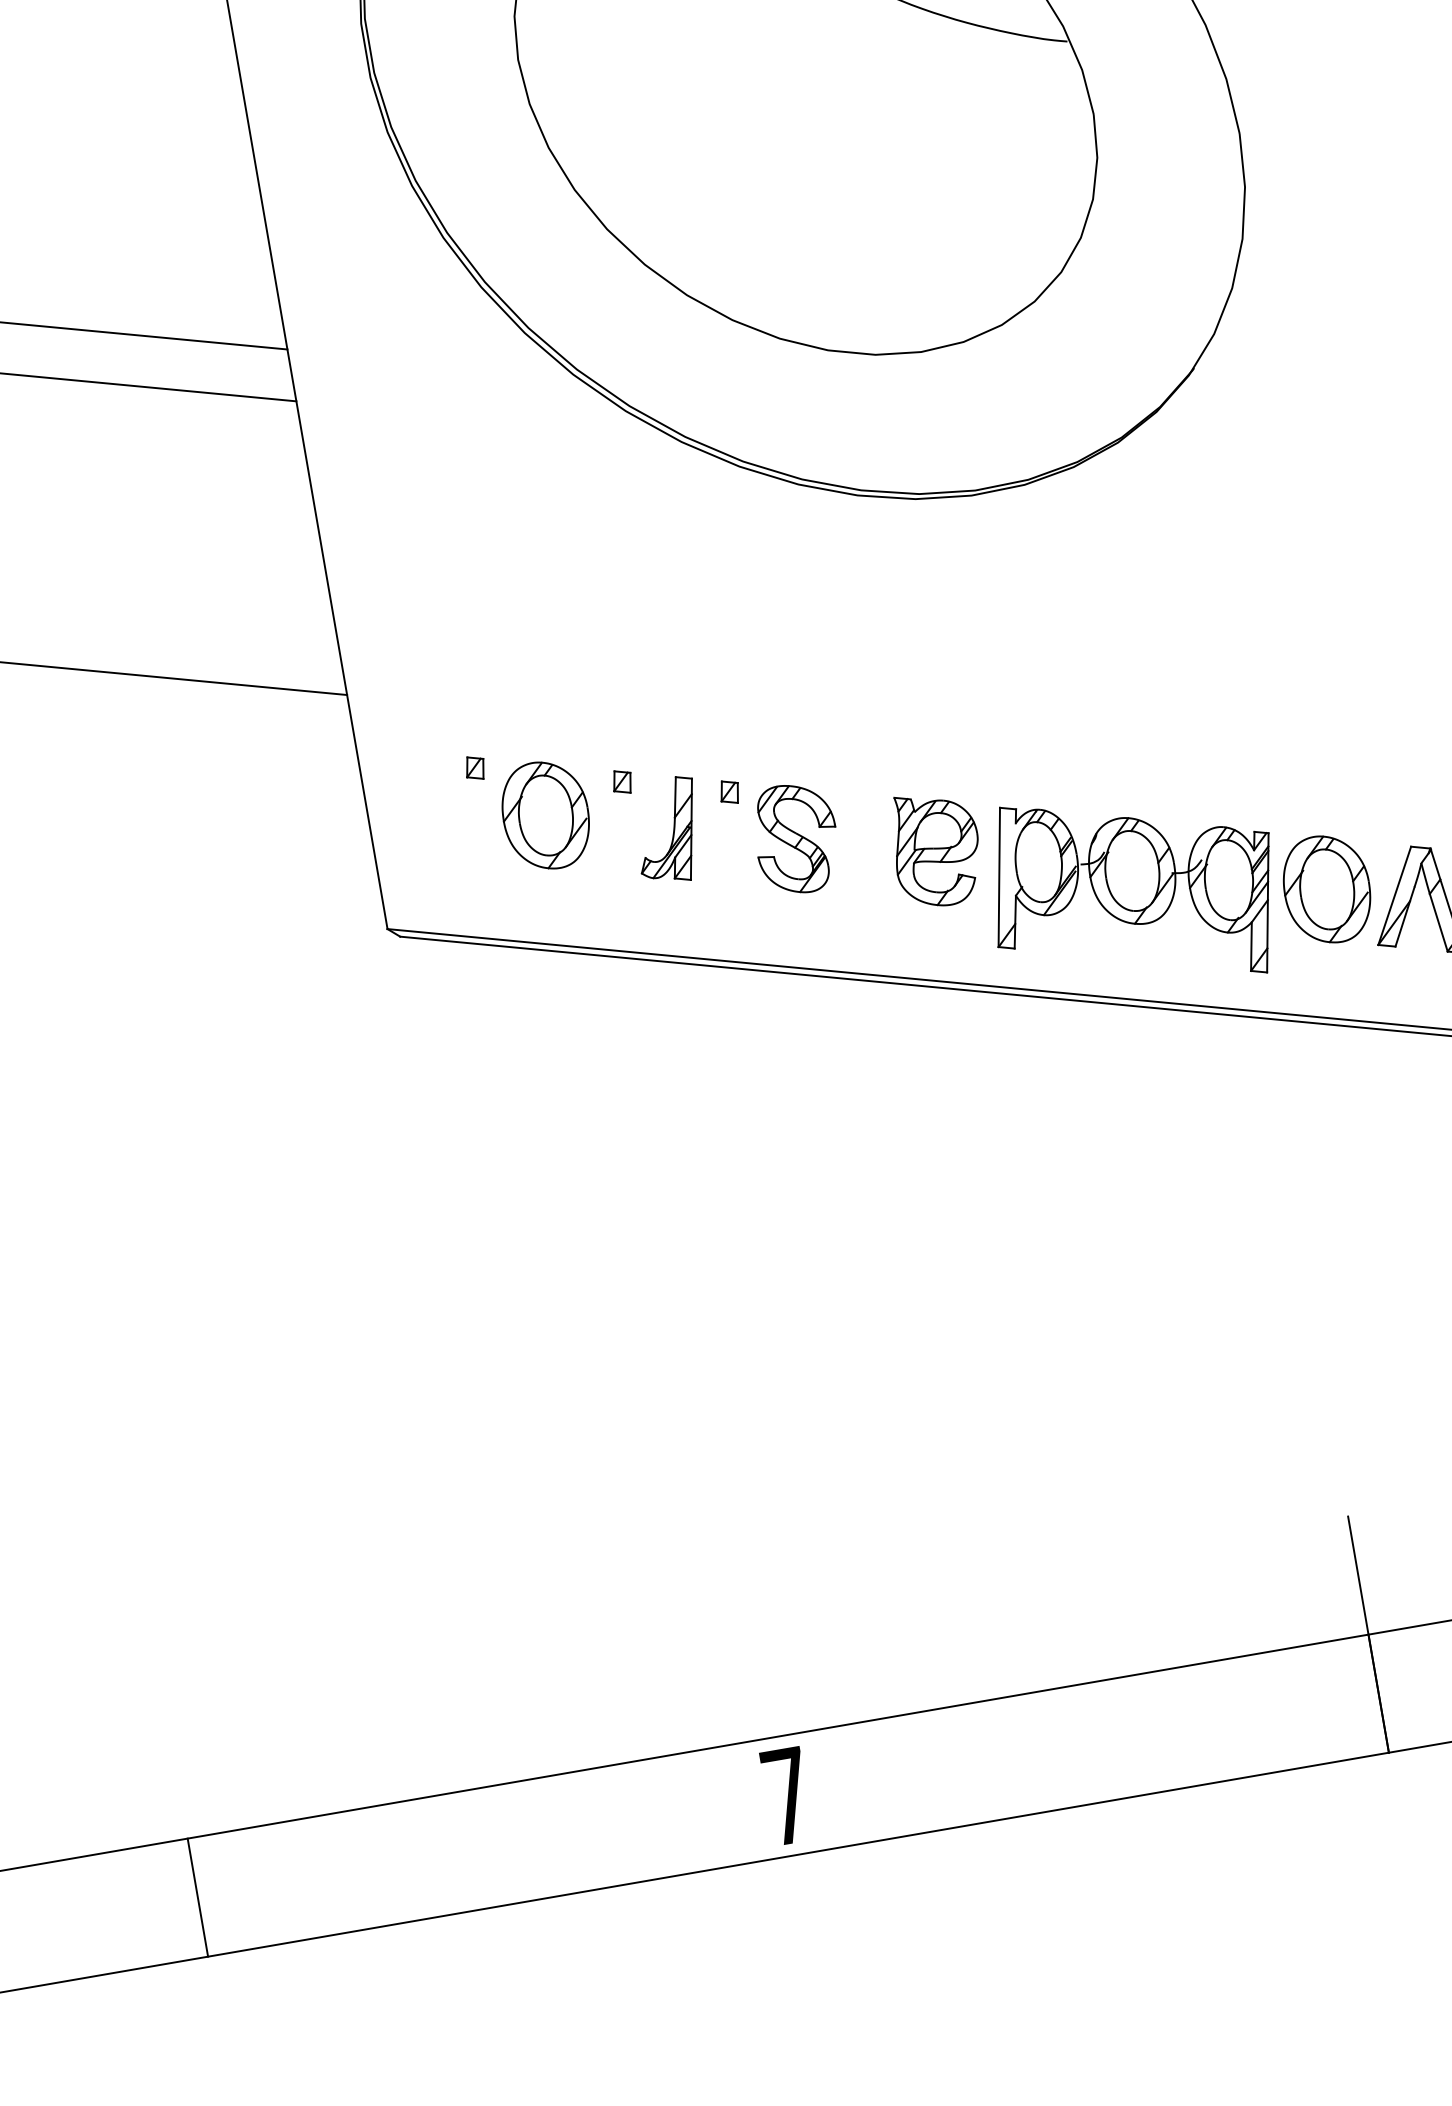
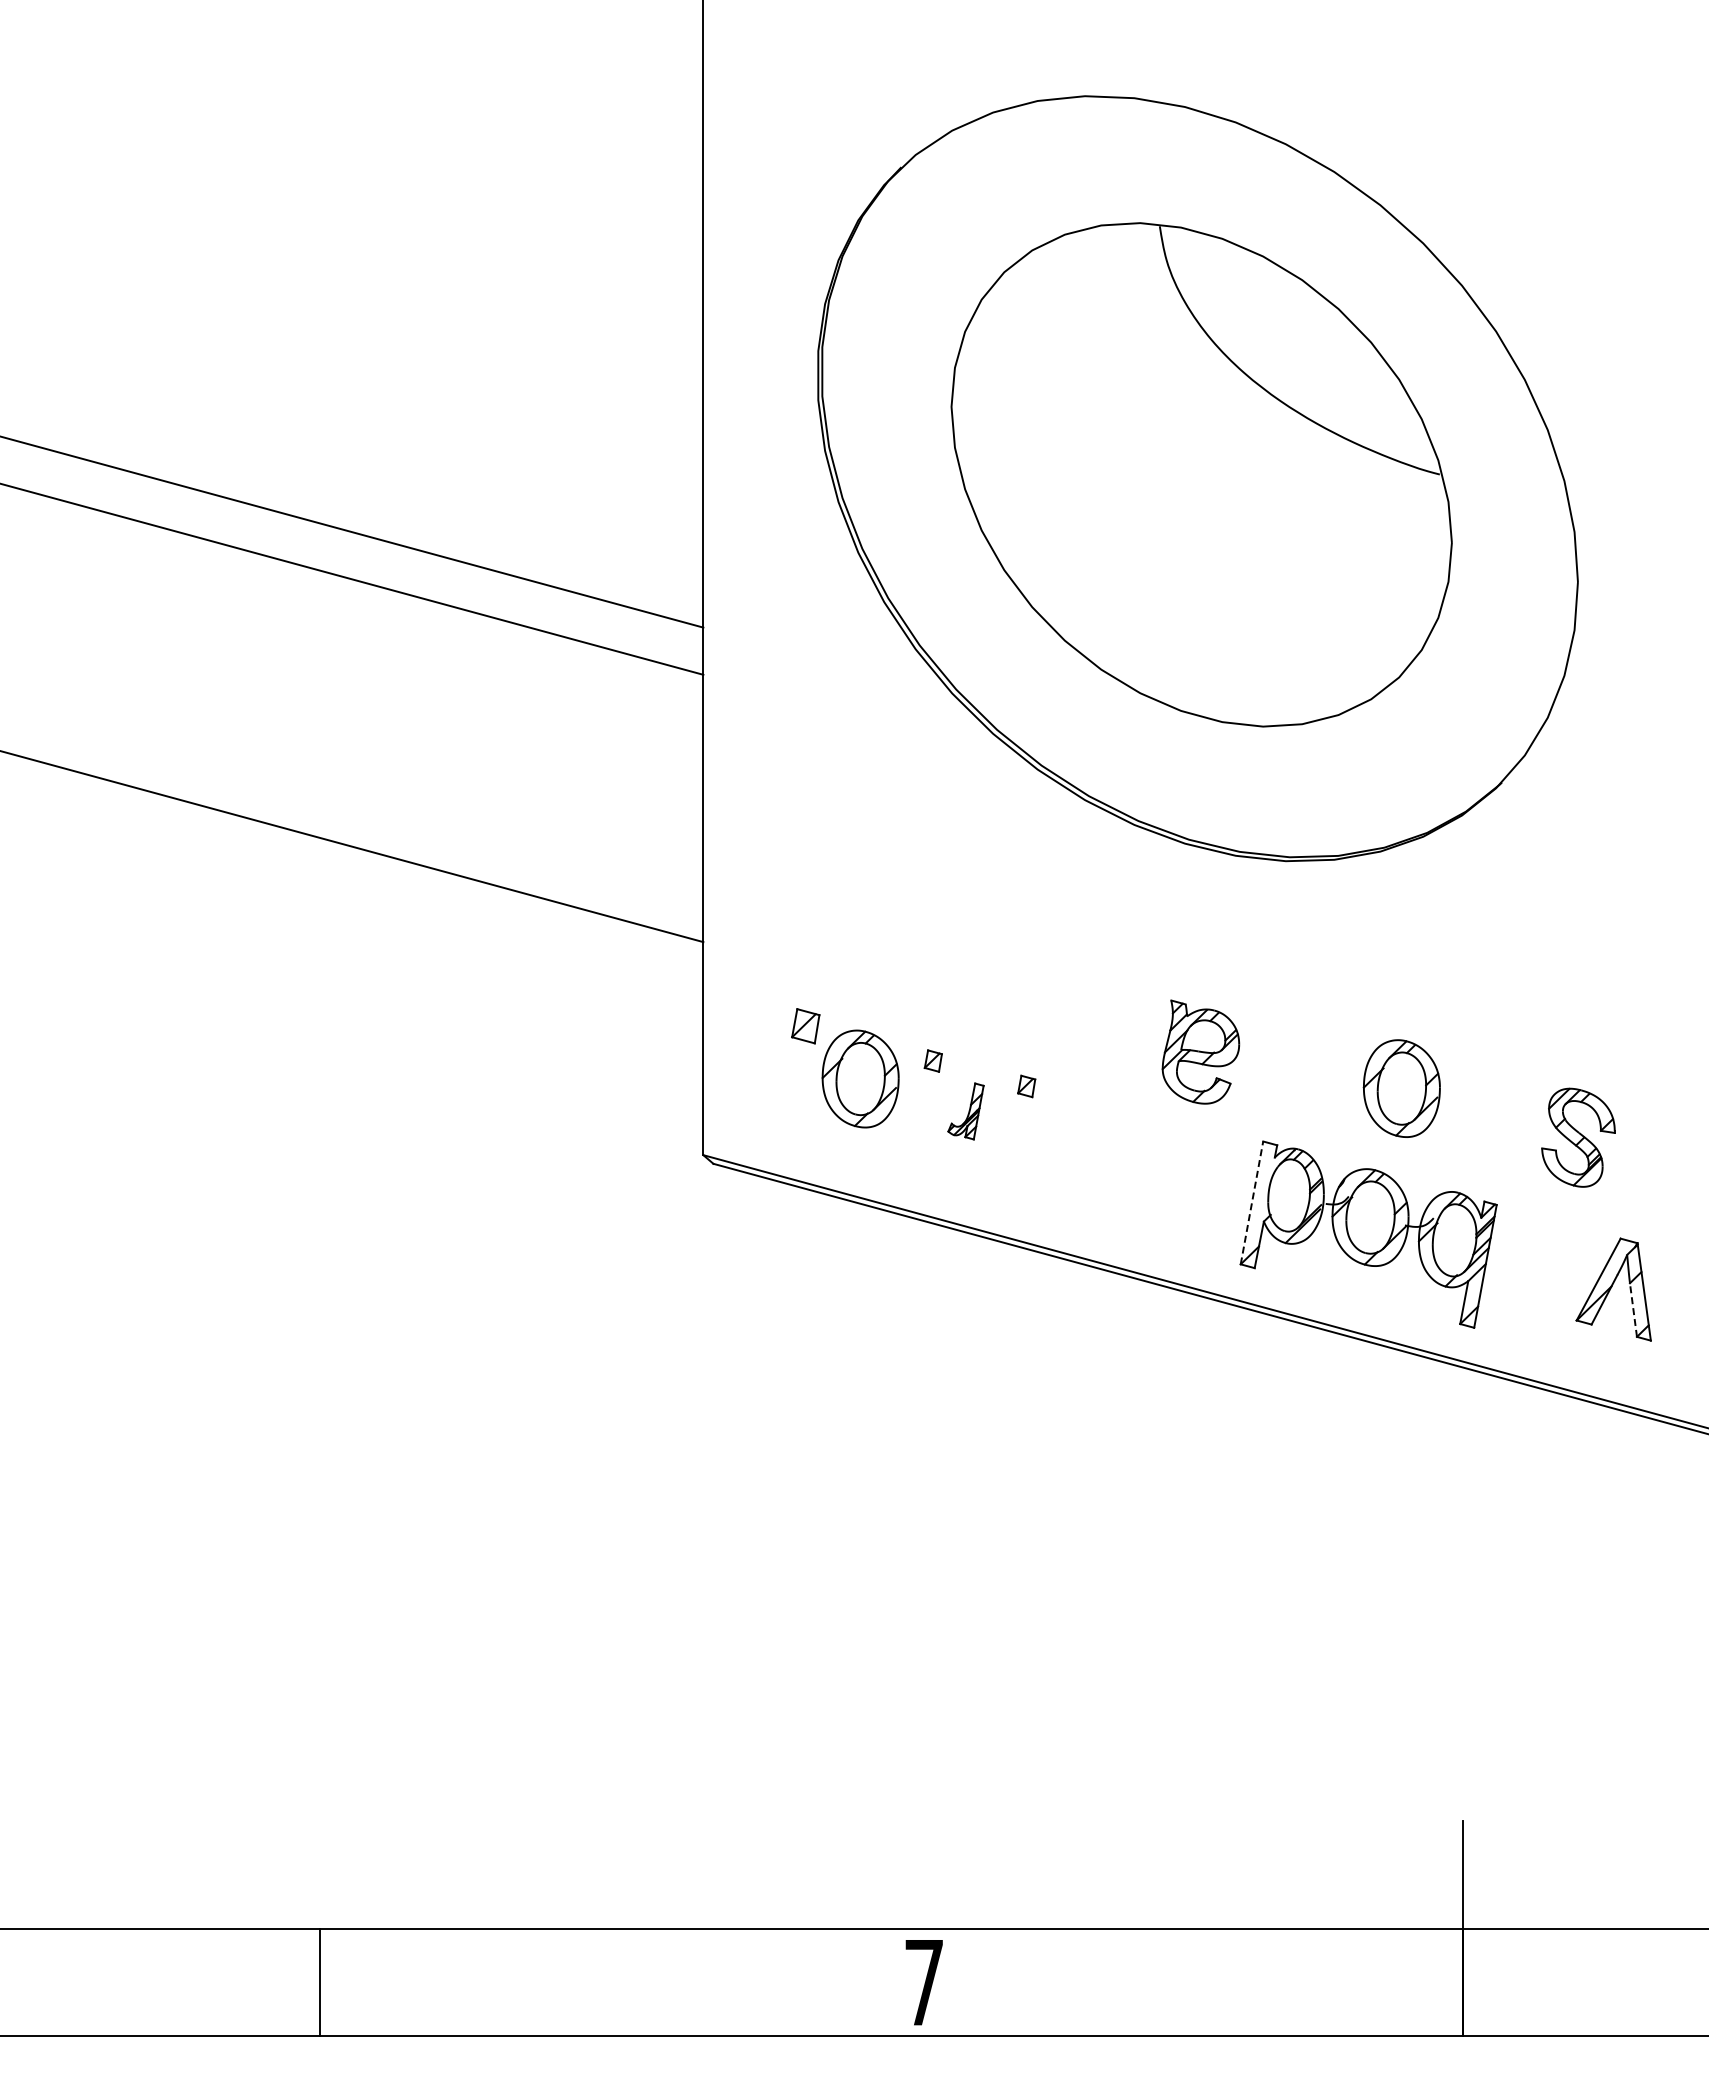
part: (474, 768) -> (804, 1026), size x1.6
part: (667, 831) -> (965, 1111), size x0.6
part: (796, 838) -> (1578, 1137), moved
part: (936, 848) -> (1200, 1051), moved
line: (999, 876) -> (1252, 1202), solid -> dashed
part: (1326, 889) -> (1401, 1088), moved
line: (1438, 922) -> (1633, 1309), solid -> dashed
line: (197, 1897) -> (319, 1982), moved

